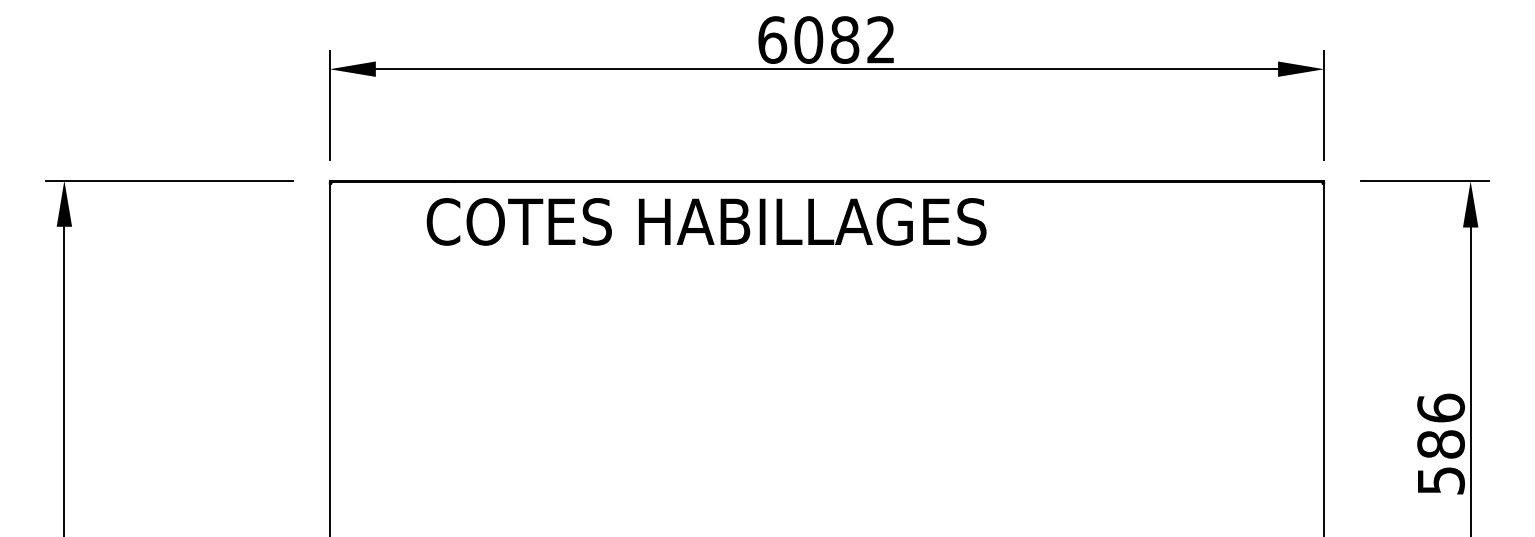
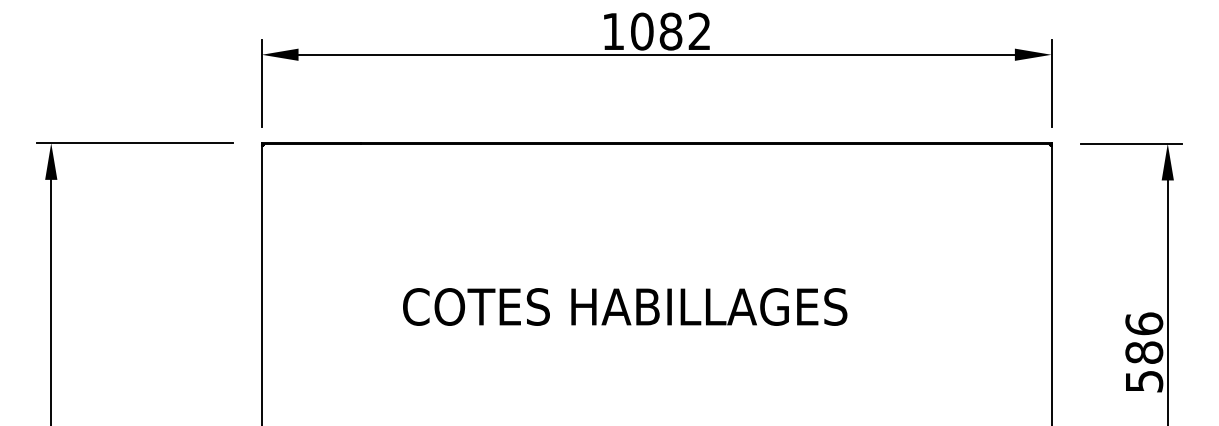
text: (772, 39) -> (613, 31), 6082 -> 1082
text: (707, 221) -> (625, 306), moved

